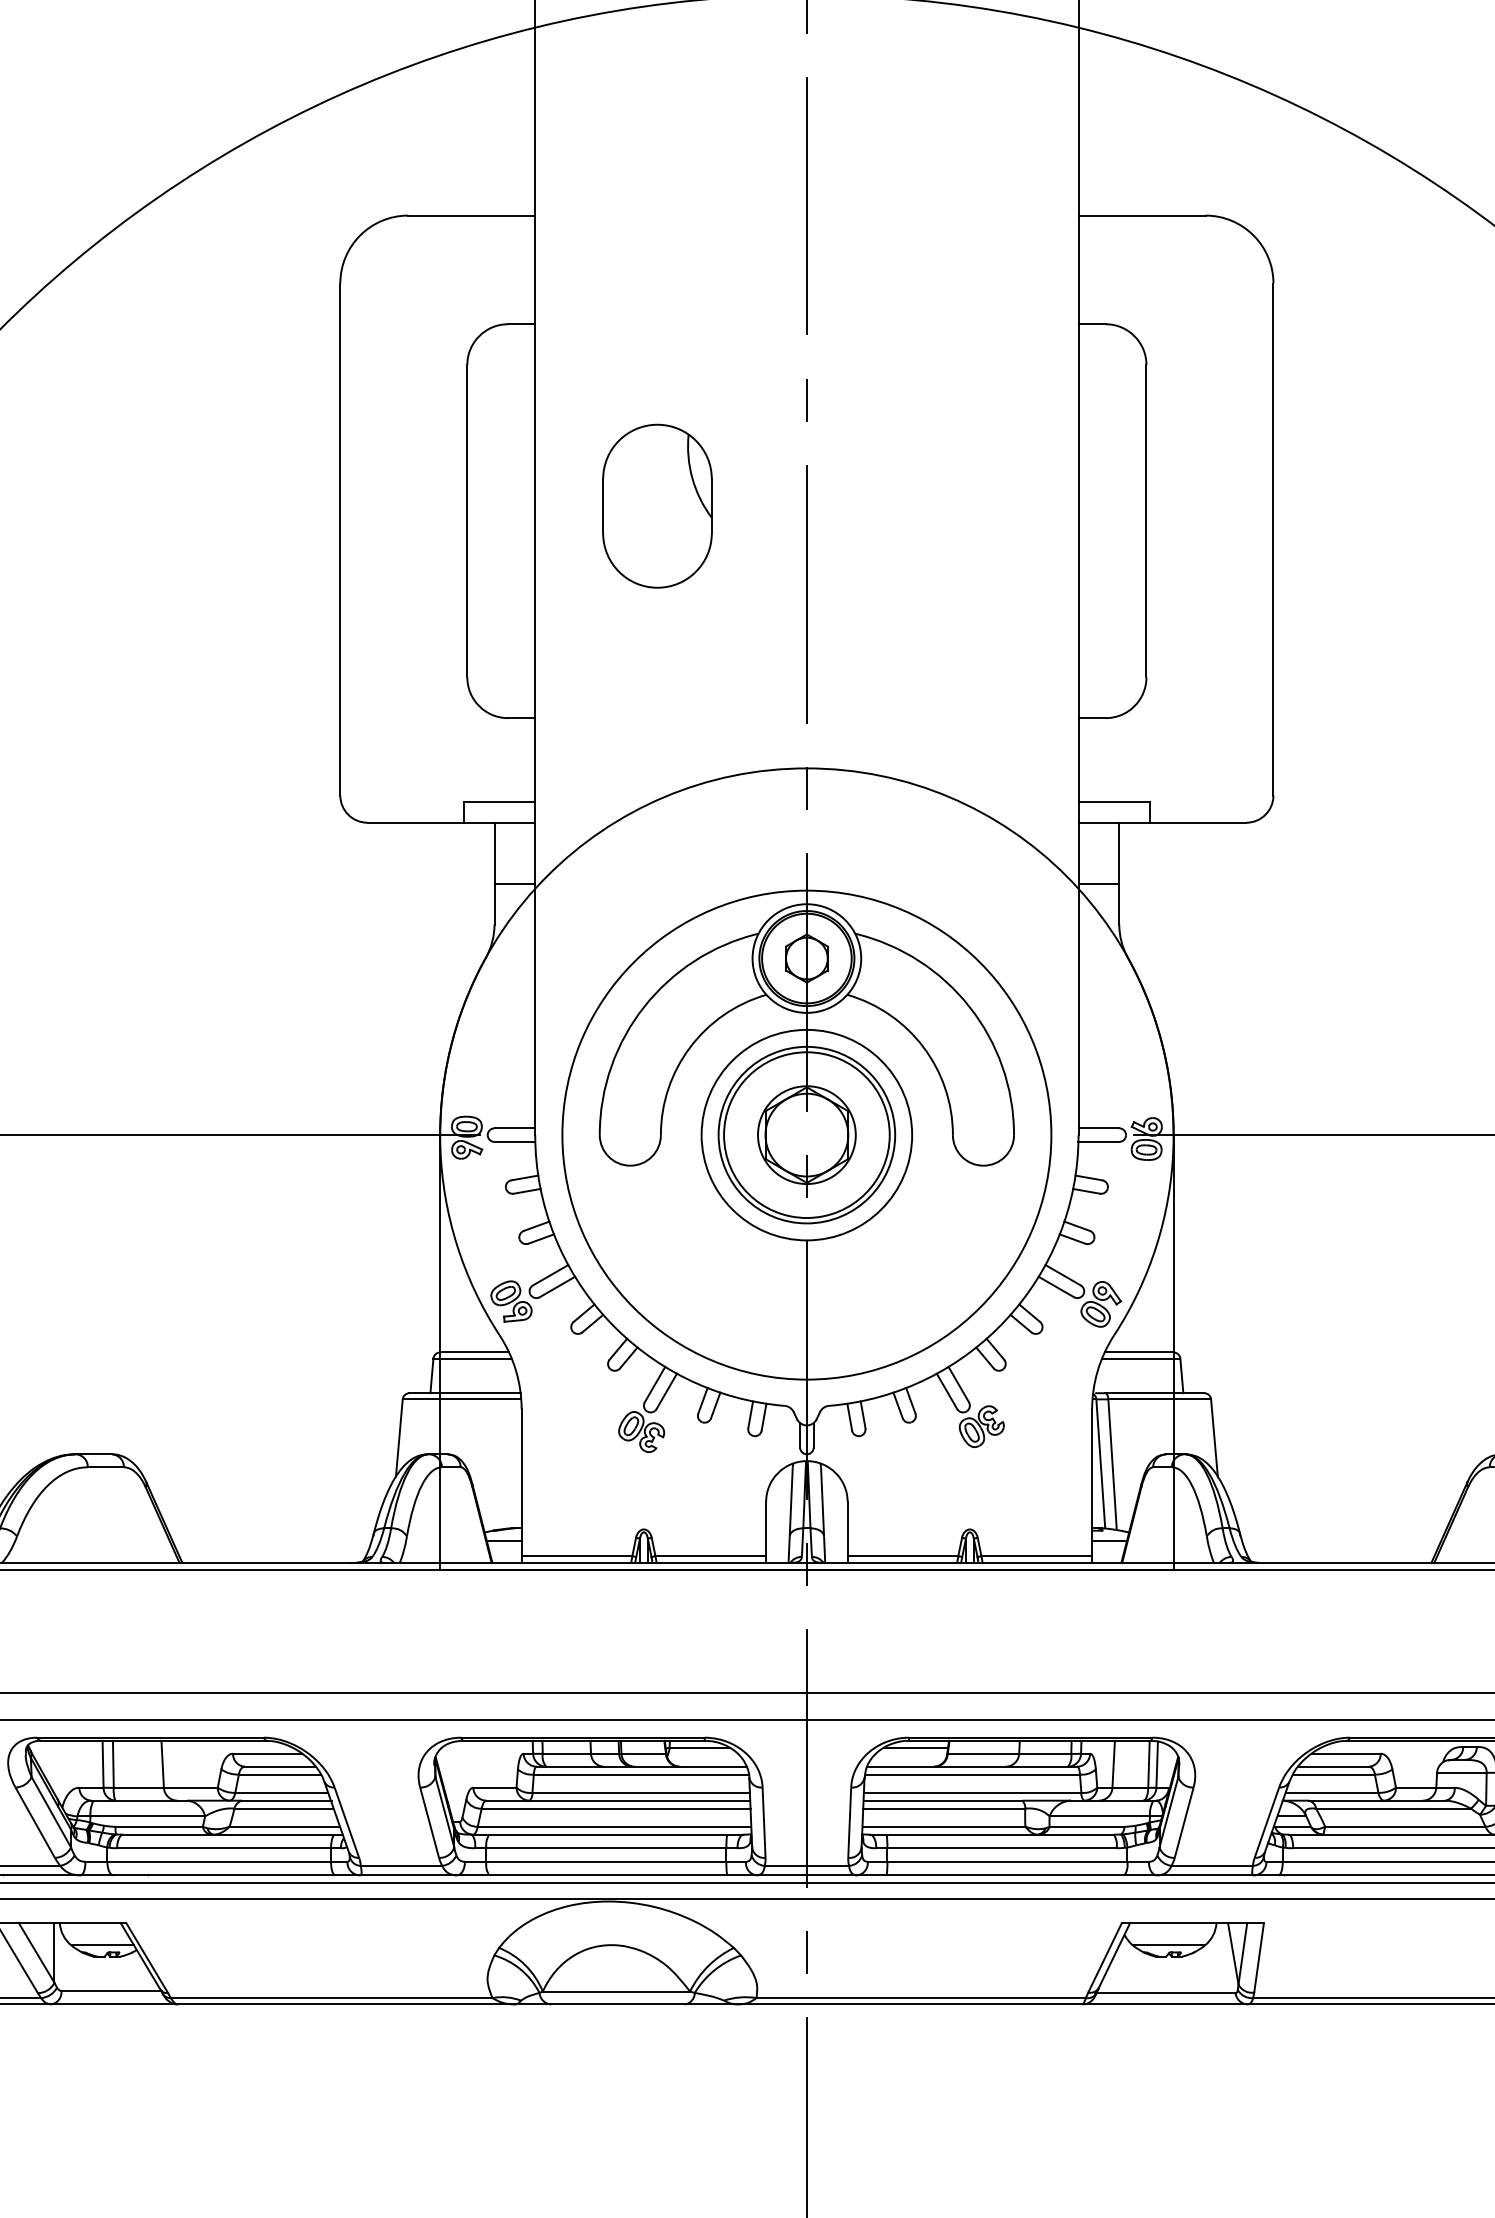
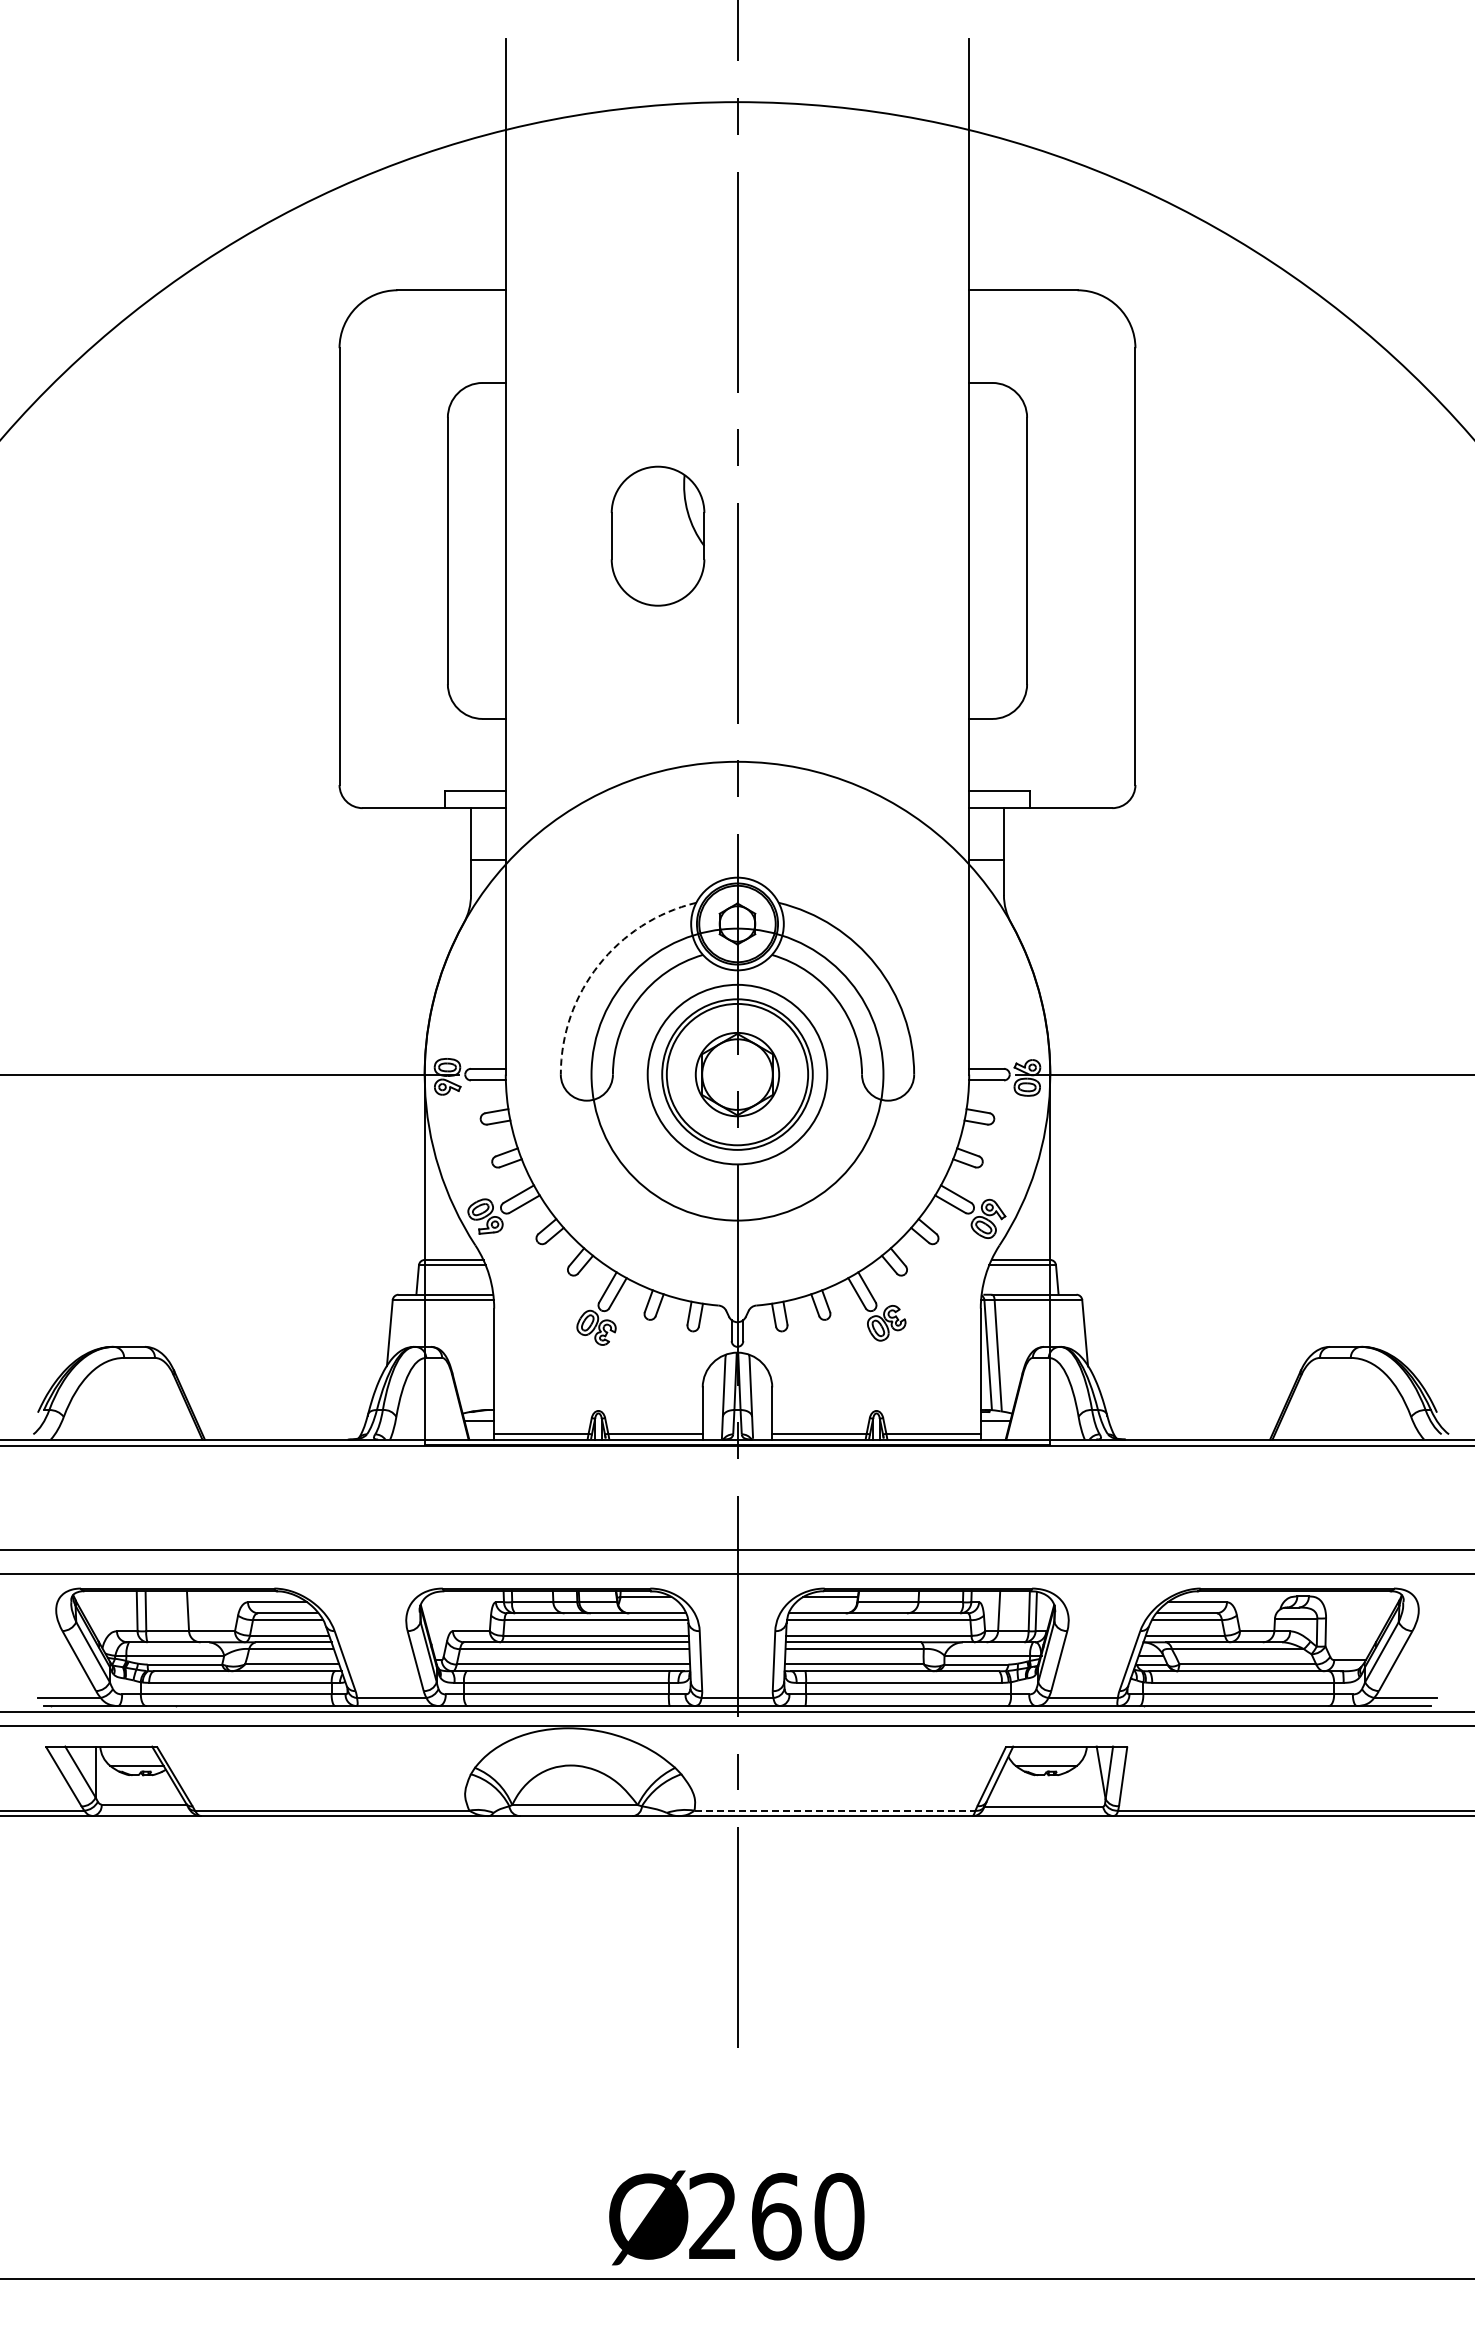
part: (656, 505) -> (657, 535), moved
arc: (643, 1007) -> (598, 965), solid -> dashed
circle: (806, 1134) -> (737, 1074), size x0.7
line: (921, 1997) -> (835, 1810), solid -> dashed

